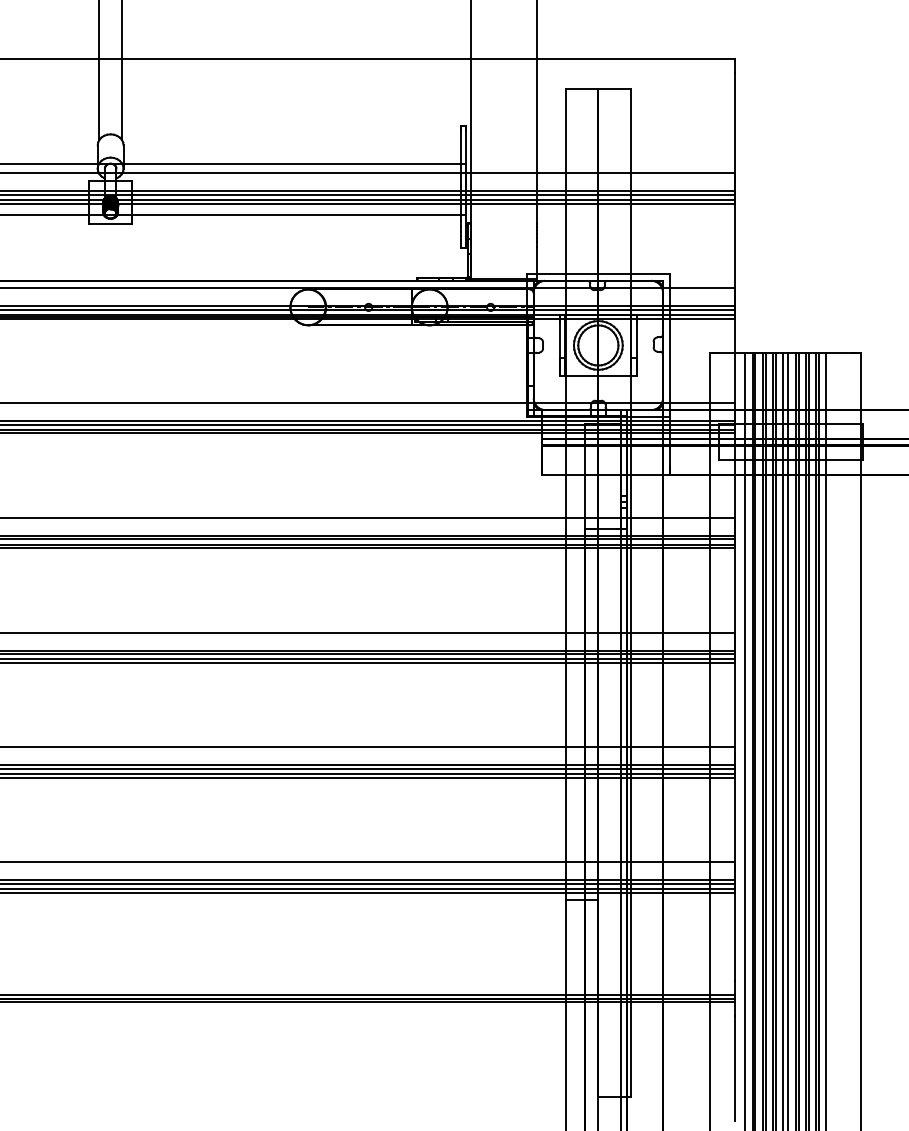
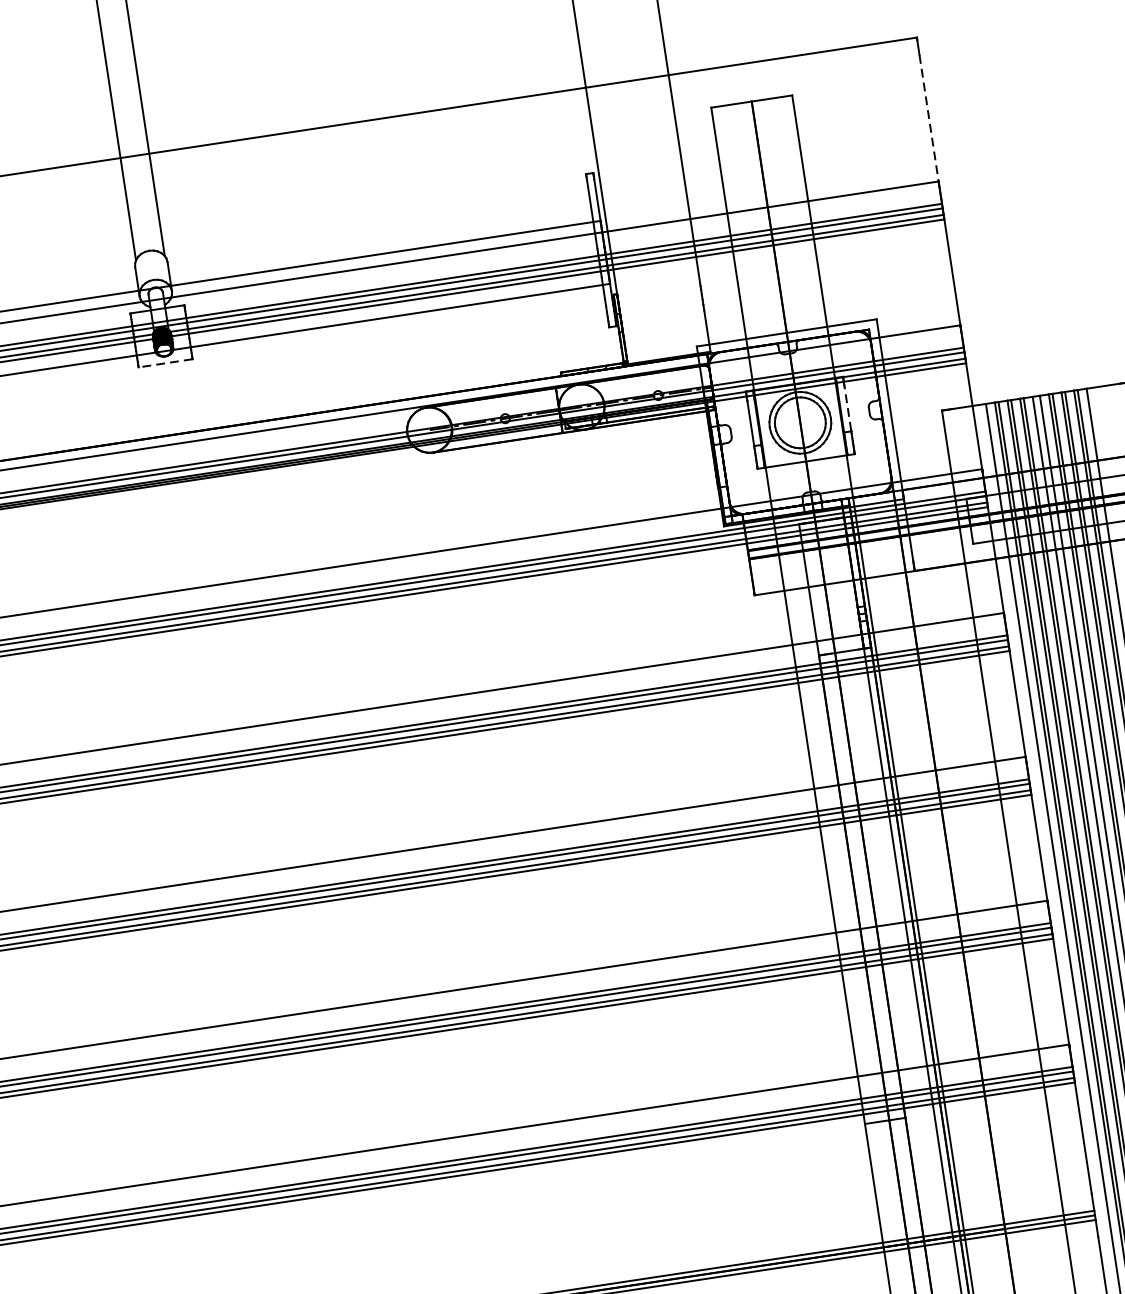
line: (734, 125) -> (929, 121), solid -> dashed
line: (110, 224) -> (166, 363), solid -> dashed
line: (637, 339) -> (848, 407), solid -> dashed

